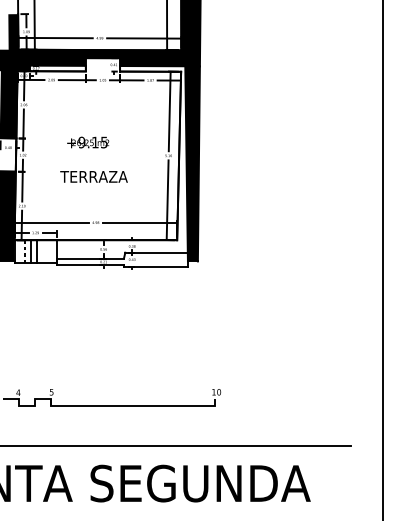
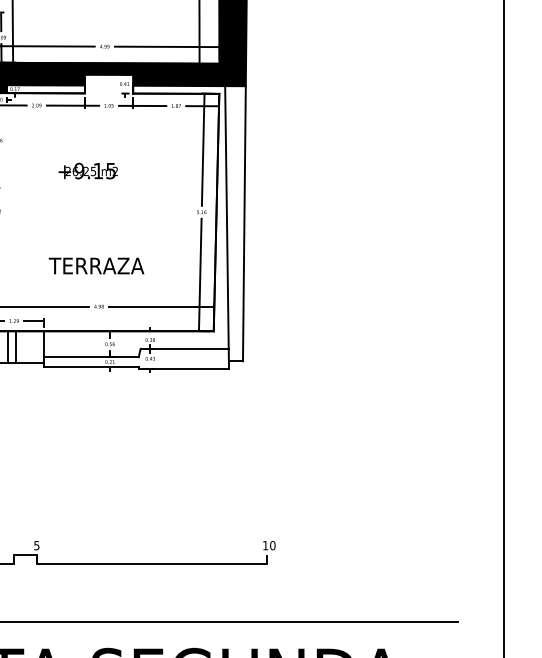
text: (88, 142) -> (88, 171), moved
fill: (192, 163) -> (235, 223), removed
text: (93, 176) -> (95, 265), moved

